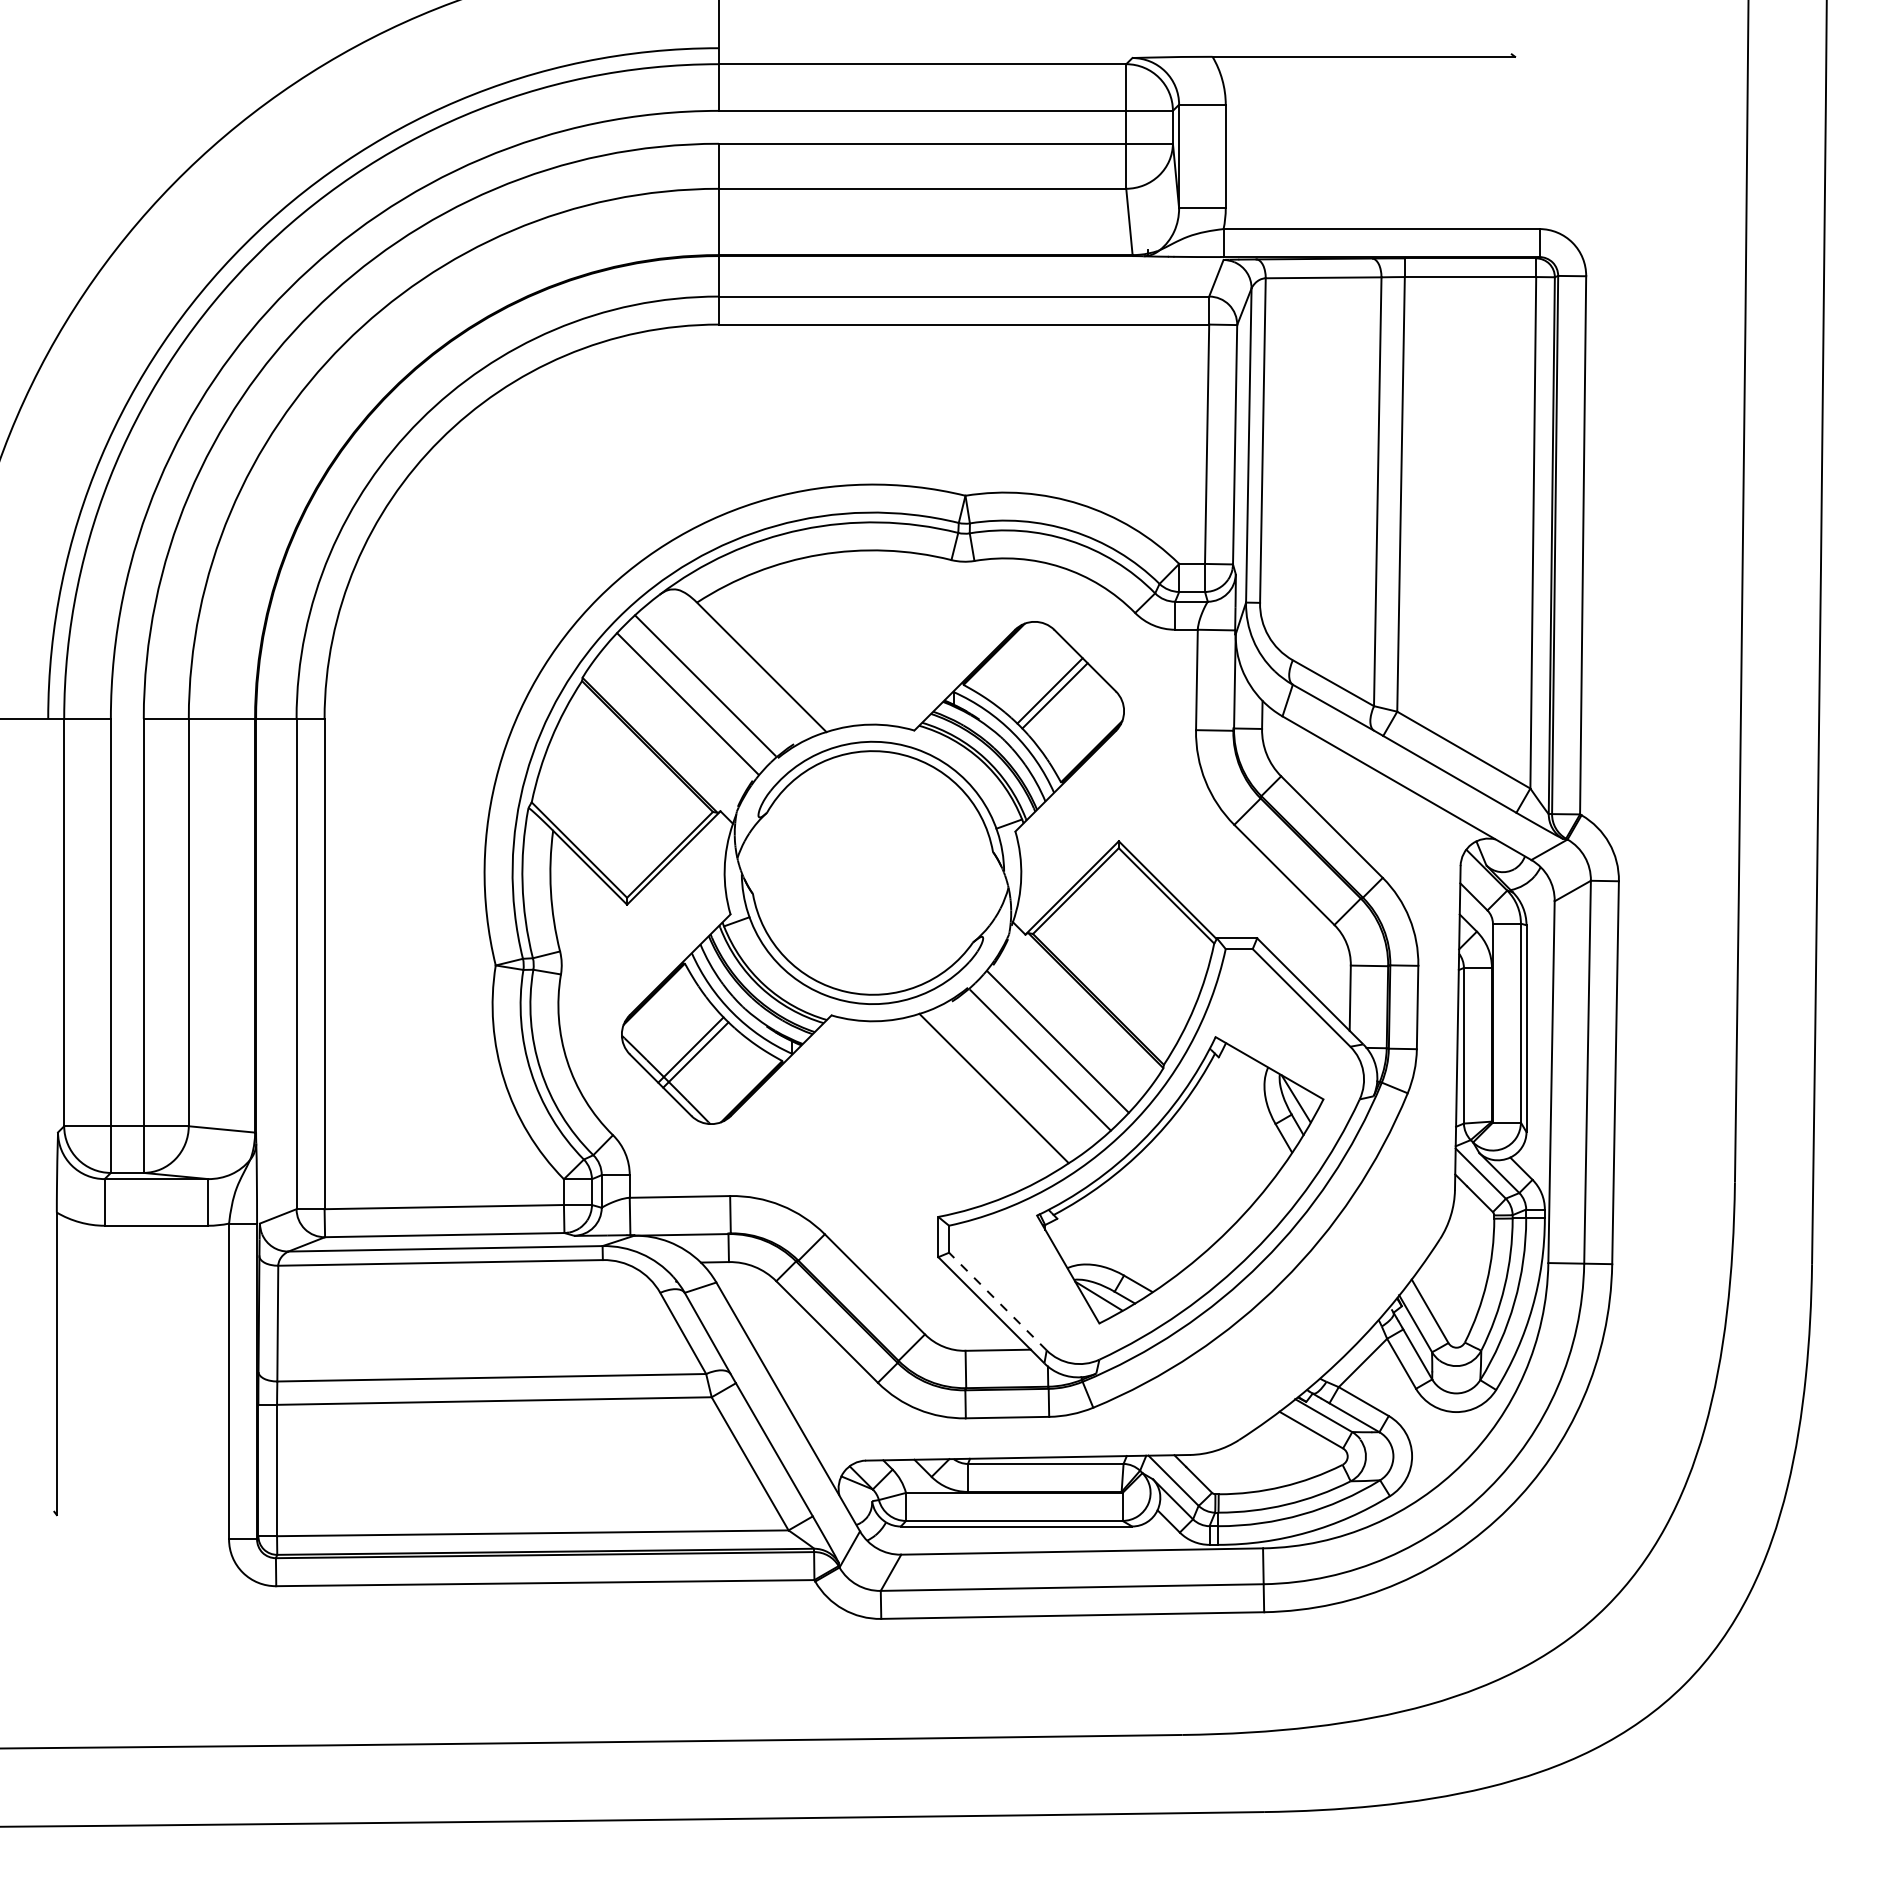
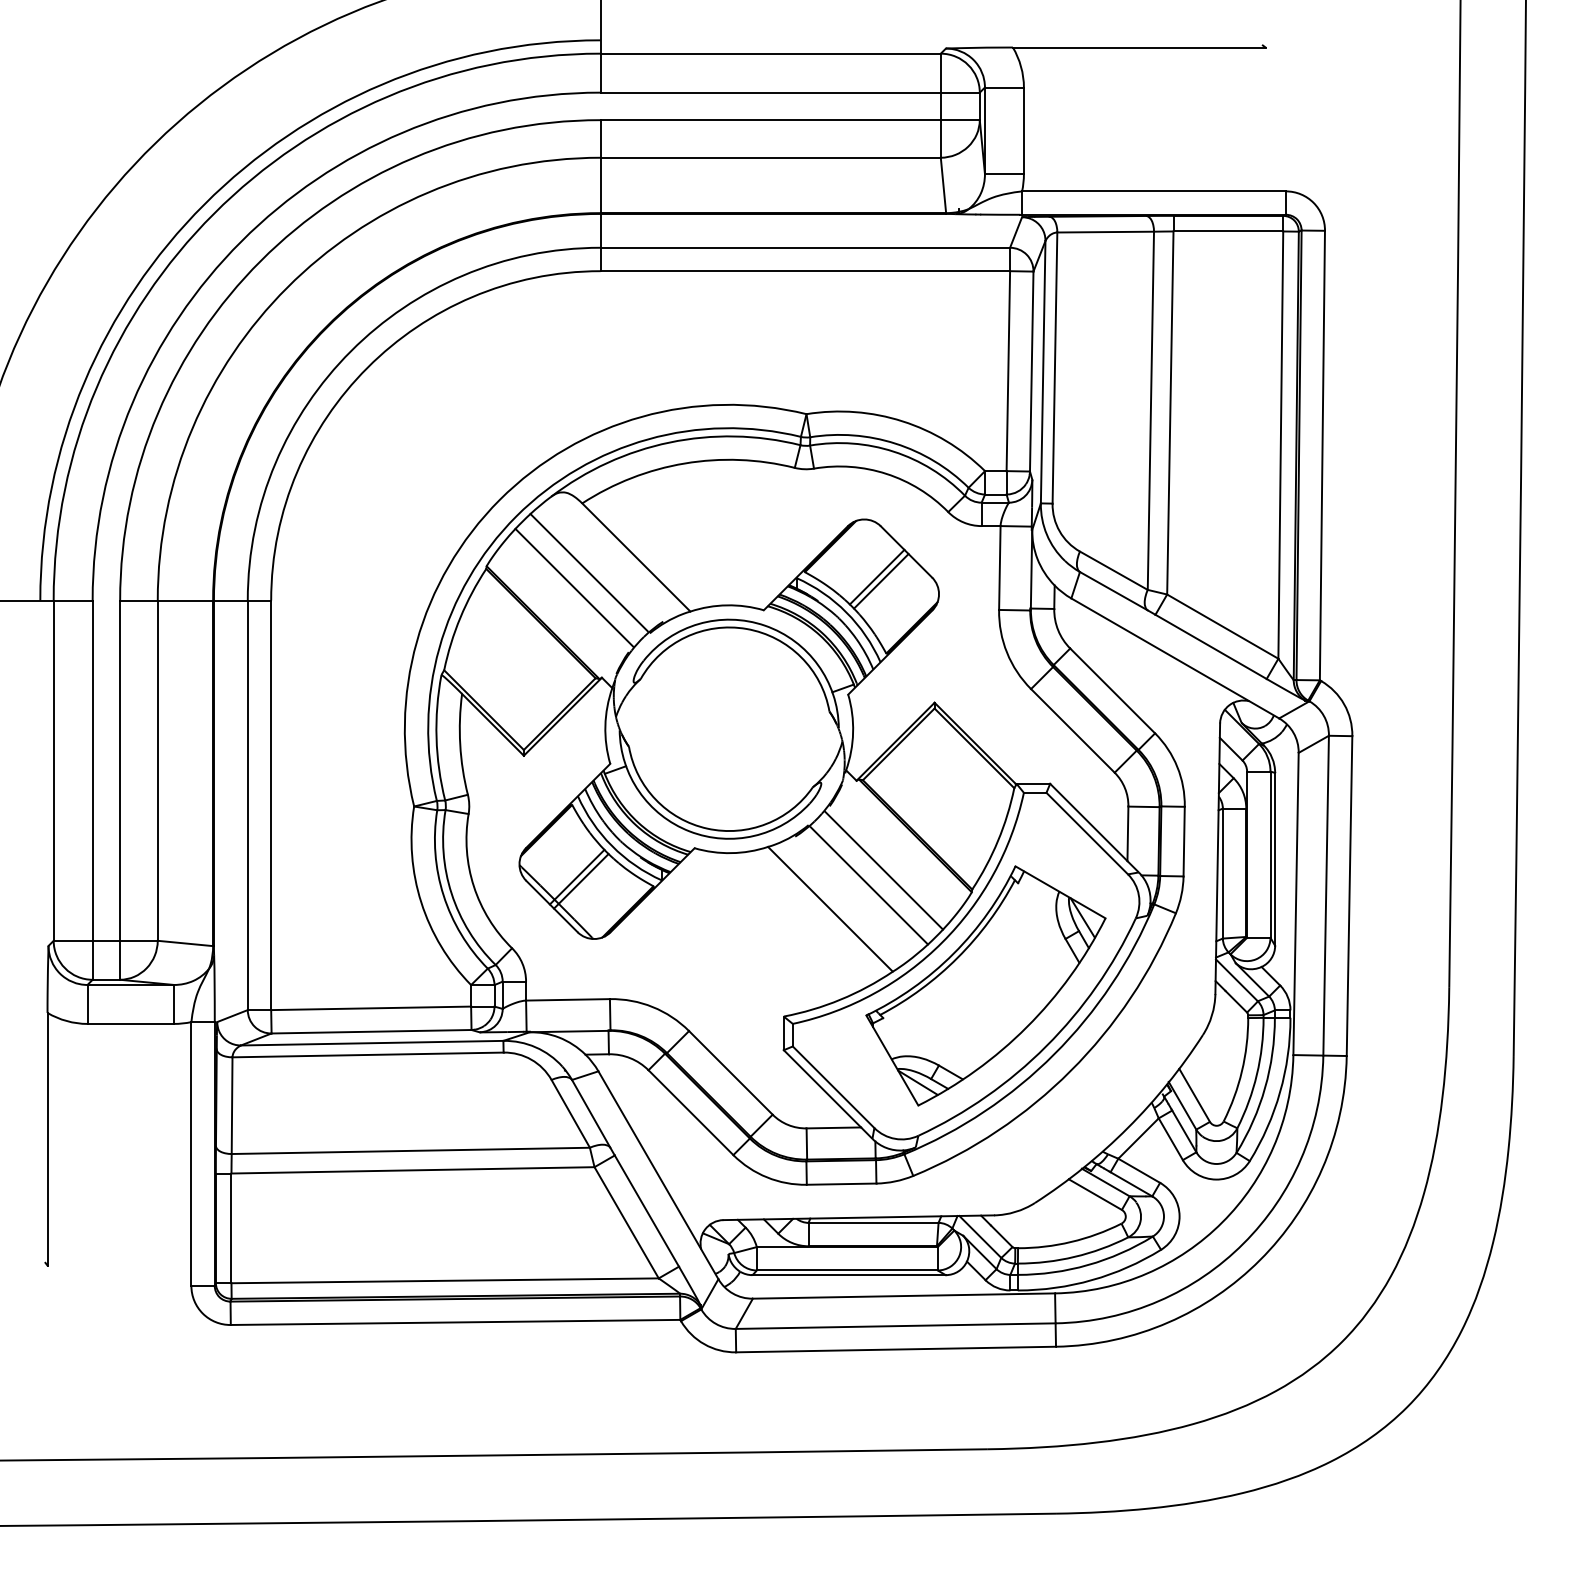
line: (997, 1301) -> (833, 1087), dashed -> solid

